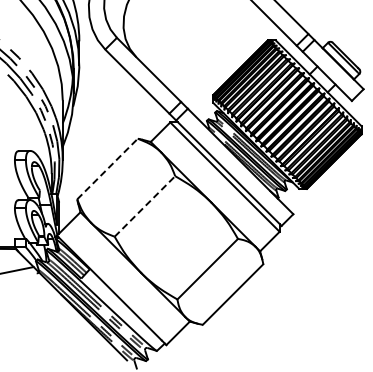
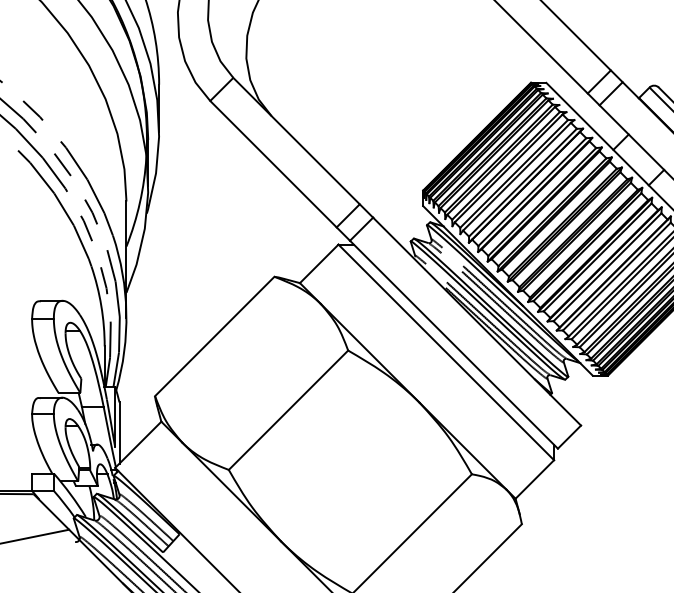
line: (107, 169) -> (214, 337), dashed -> solid
line: (144, 206) -> (287, 410), dashed -> solid

